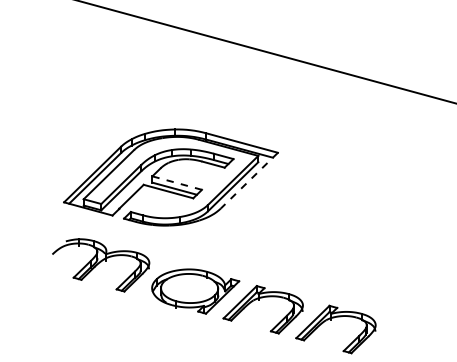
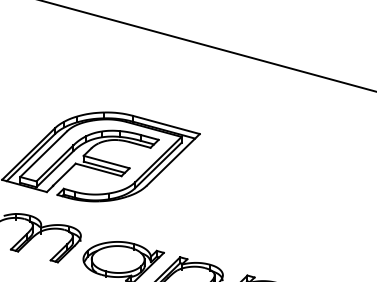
line: (249, 180) -> (173, 159), dashed -> solid
line: (177, 183) -> (106, 162), dashed -> solid

